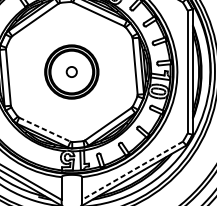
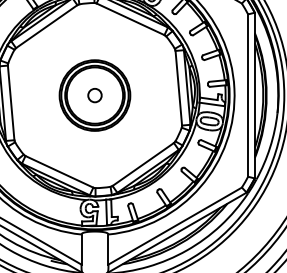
line: (44, 130) -> (59, 172), dashed -> solid
line: (131, 171) -> (174, 226), dashed -> solid

